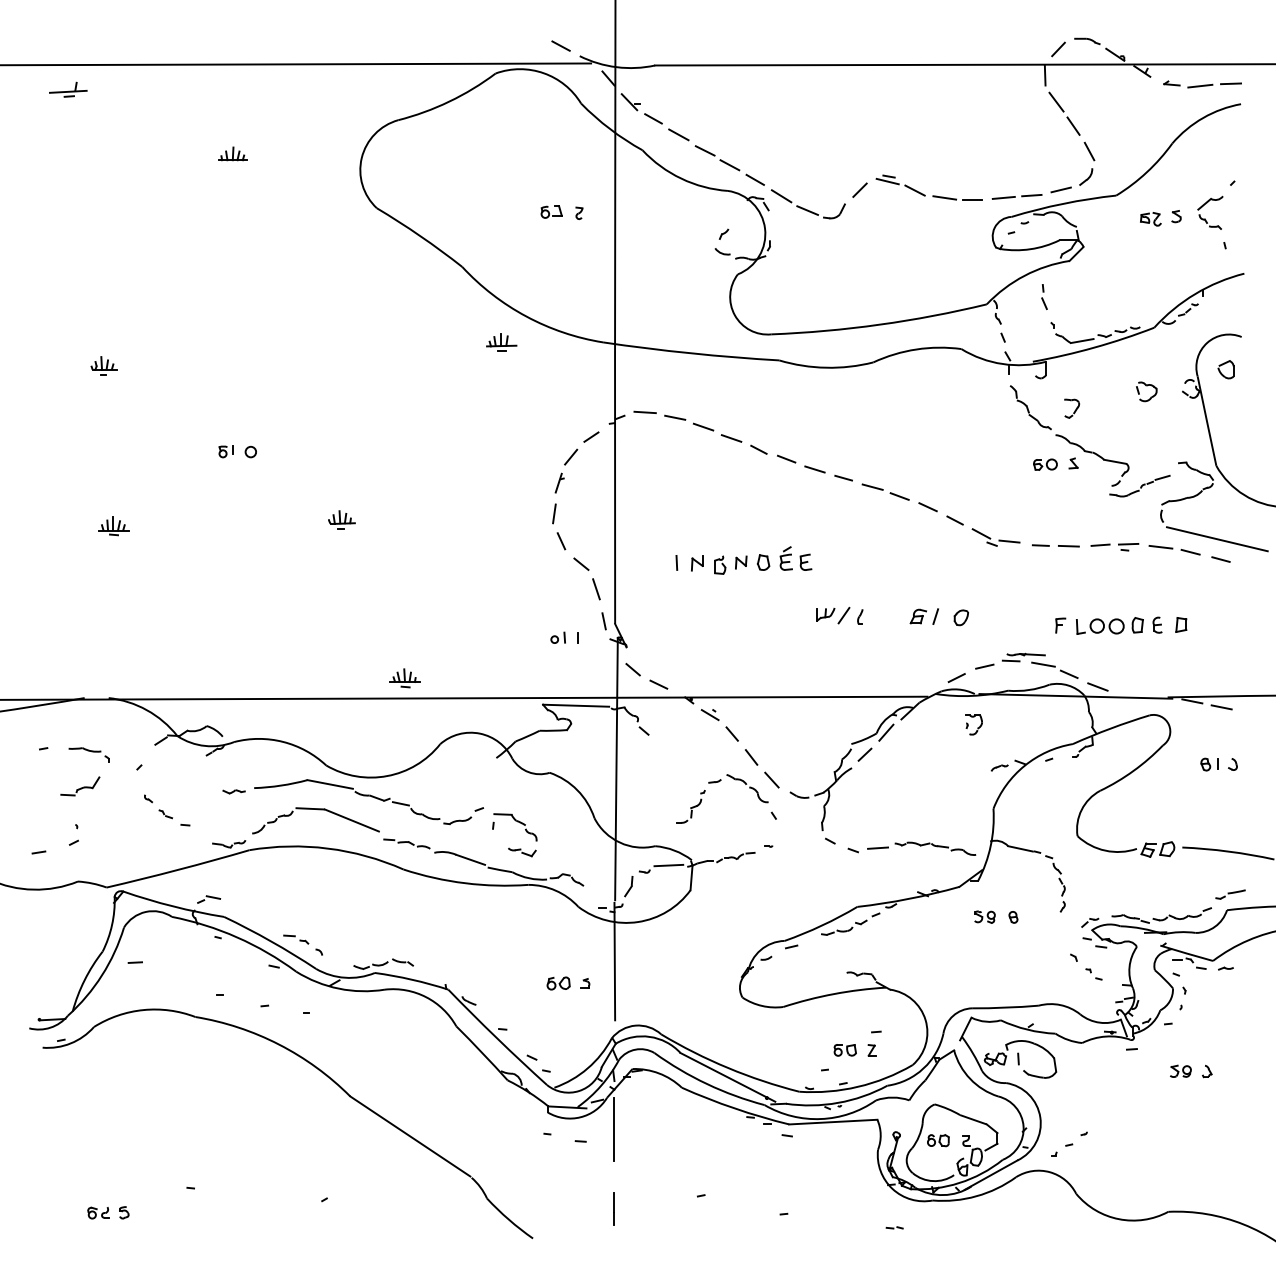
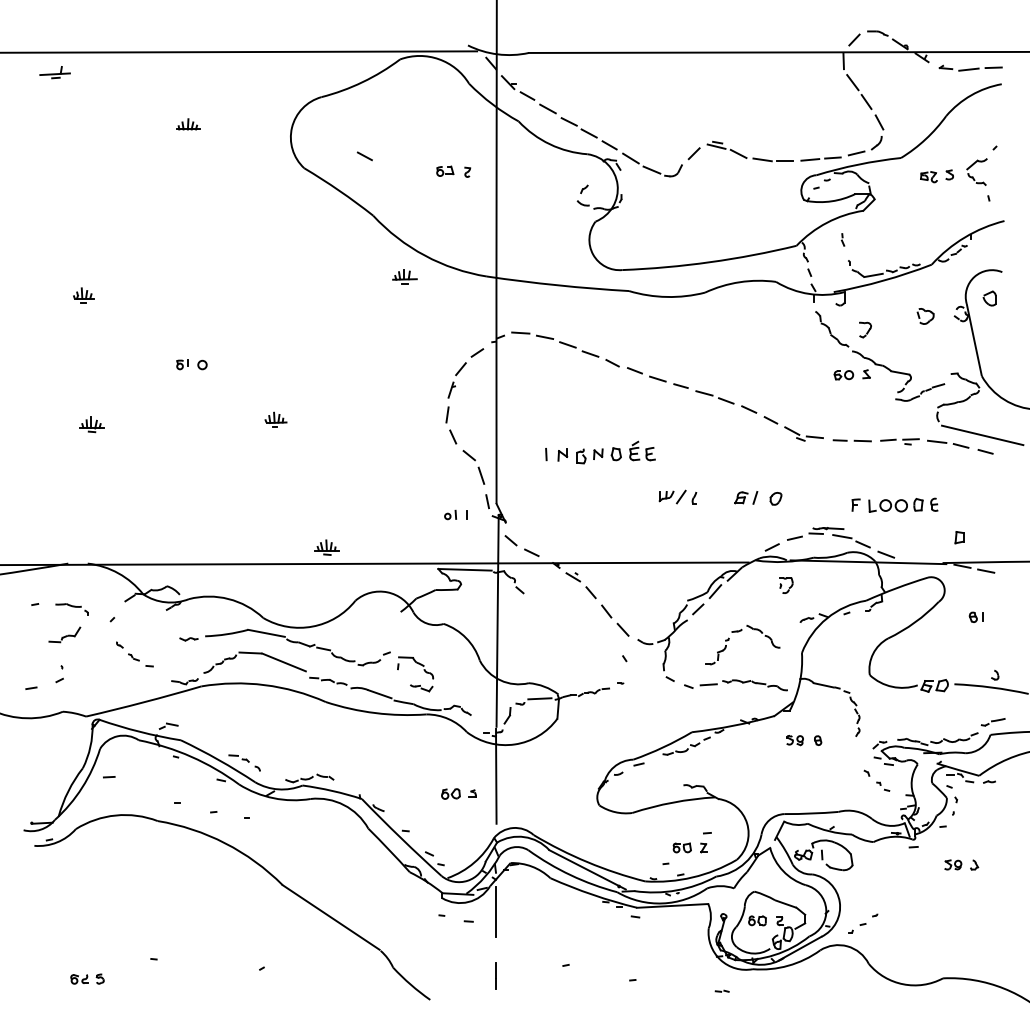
line: (560, 46) -> (364, 156), moved
part: (1043, 296) -> (842, 239), size x0.6
part: (1181, 624) -> (959, 537), moved
part: (1233, 763) -> (995, 674), moved
part: (716, 783) -> (738, 632), moved

